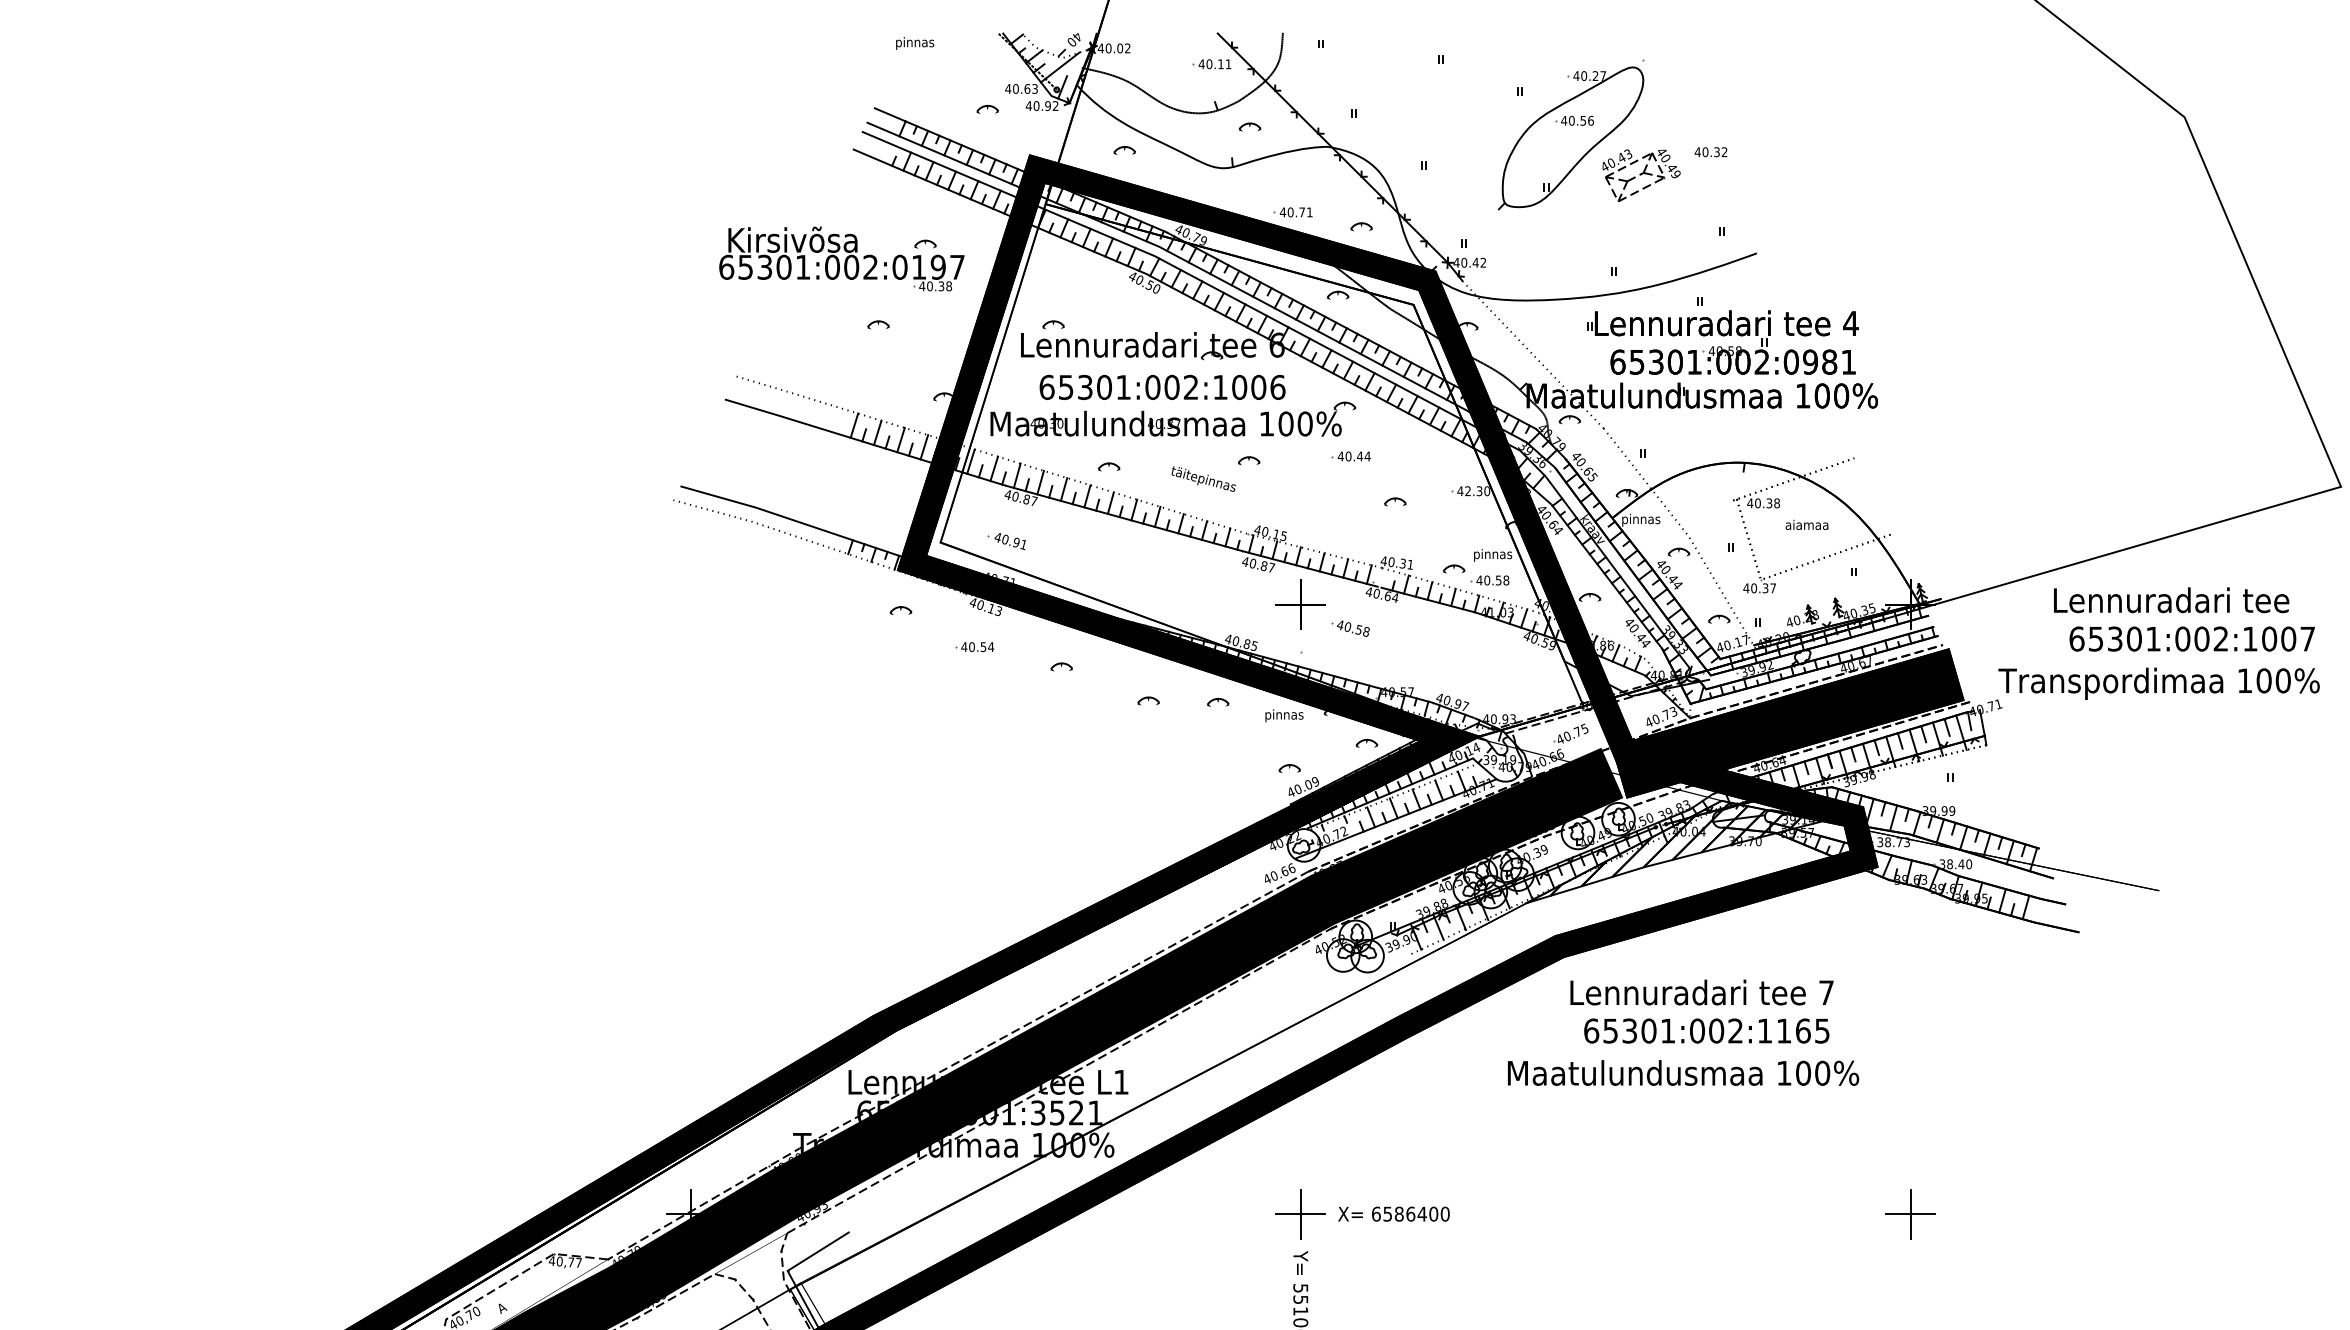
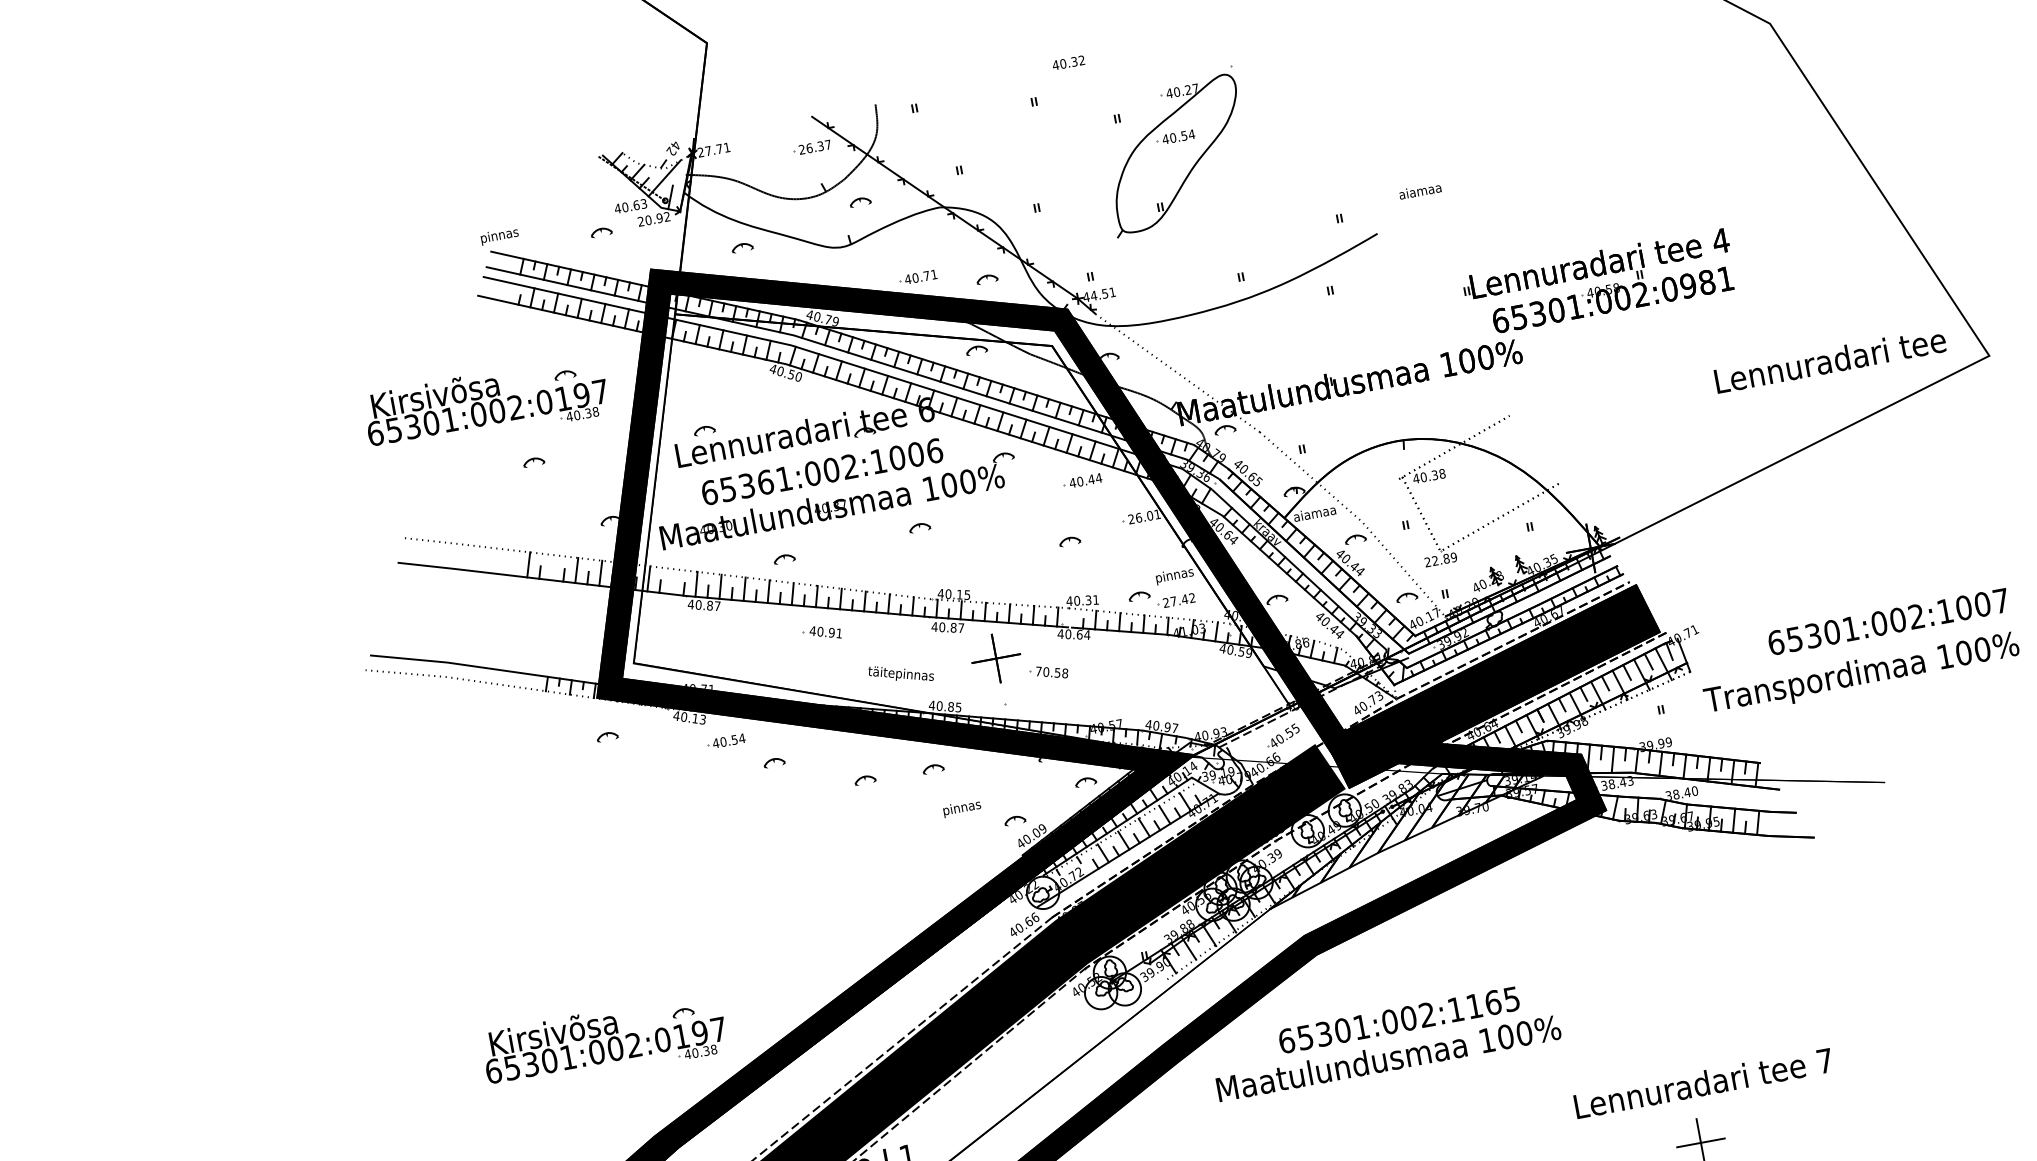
text: (1071, 41) -> (670, 151), 40 -> 42
text: (915, 43) -> (500, 236), moved
text: (1113, 48) -> (713, 150), 40.02 -> 27.71
text: (1214, 64) -> (814, 147), 40.11 -> 26.37
text: (1028, 105) -> (640, 221), 40.92 -> 20.92
text: (1590, 120) -> (1191, 134), 40.56 -> 40.54
text: (1710, 152) -> (1068, 63), moved
part: (1641, 175) -> (1250, 178), removed
text: (1473, 262) -> (1102, 293), 40.42 -> 44.51
part: (1722, 342) -> (1599, 282), moved
text: (1104, 386) -> (765, 481), 65301:002:1006 -> 65361:002:1006
line: (877, 432) -> (552, 567), removed
part: (1350, 456) -> (1082, 481), moved
line: (994, 468) -> (673, 581), removed
text: (1203, 478) -> (900, 673), moved
text: (1473, 491) -> (1144, 517), 42.30 -> 26.01
text: (1643, 520) -> (1315, 514), pinnas -> aiamaa
text: (1806, 524) -> (1419, 190), moved
part: (1006, 541) -> (821, 633), moved
text: (1492, 580) -> (1178, 600), 40.58 -> 27.42
text: (1759, 588) -> (1440, 560), 40.37 -> 22.89
text: (2171, 600) -> (1830, 360), moved
text: (1340, 624) -> (1038, 670), 40.58 -> 70.58
text: (2191, 638) -> (1887, 621), moved
part: (974, 647) -> (725, 741), moved
text: (2158, 683) -> (1861, 674), moved
text: (1284, 715) -> (962, 808), moved
text: (1577, 731) -> (1289, 732), 40.75 -> 40.55
text: (1899, 842) -> (1623, 782), 38.73 -> 38.43
part: (841, 912) -> (604, 1041), added
text: (1701, 992) -> (1703, 1083), moved
text: (1706, 1030) -> (1398, 1019), moved
text: (1683, 1072) -> (1388, 1057), moved

